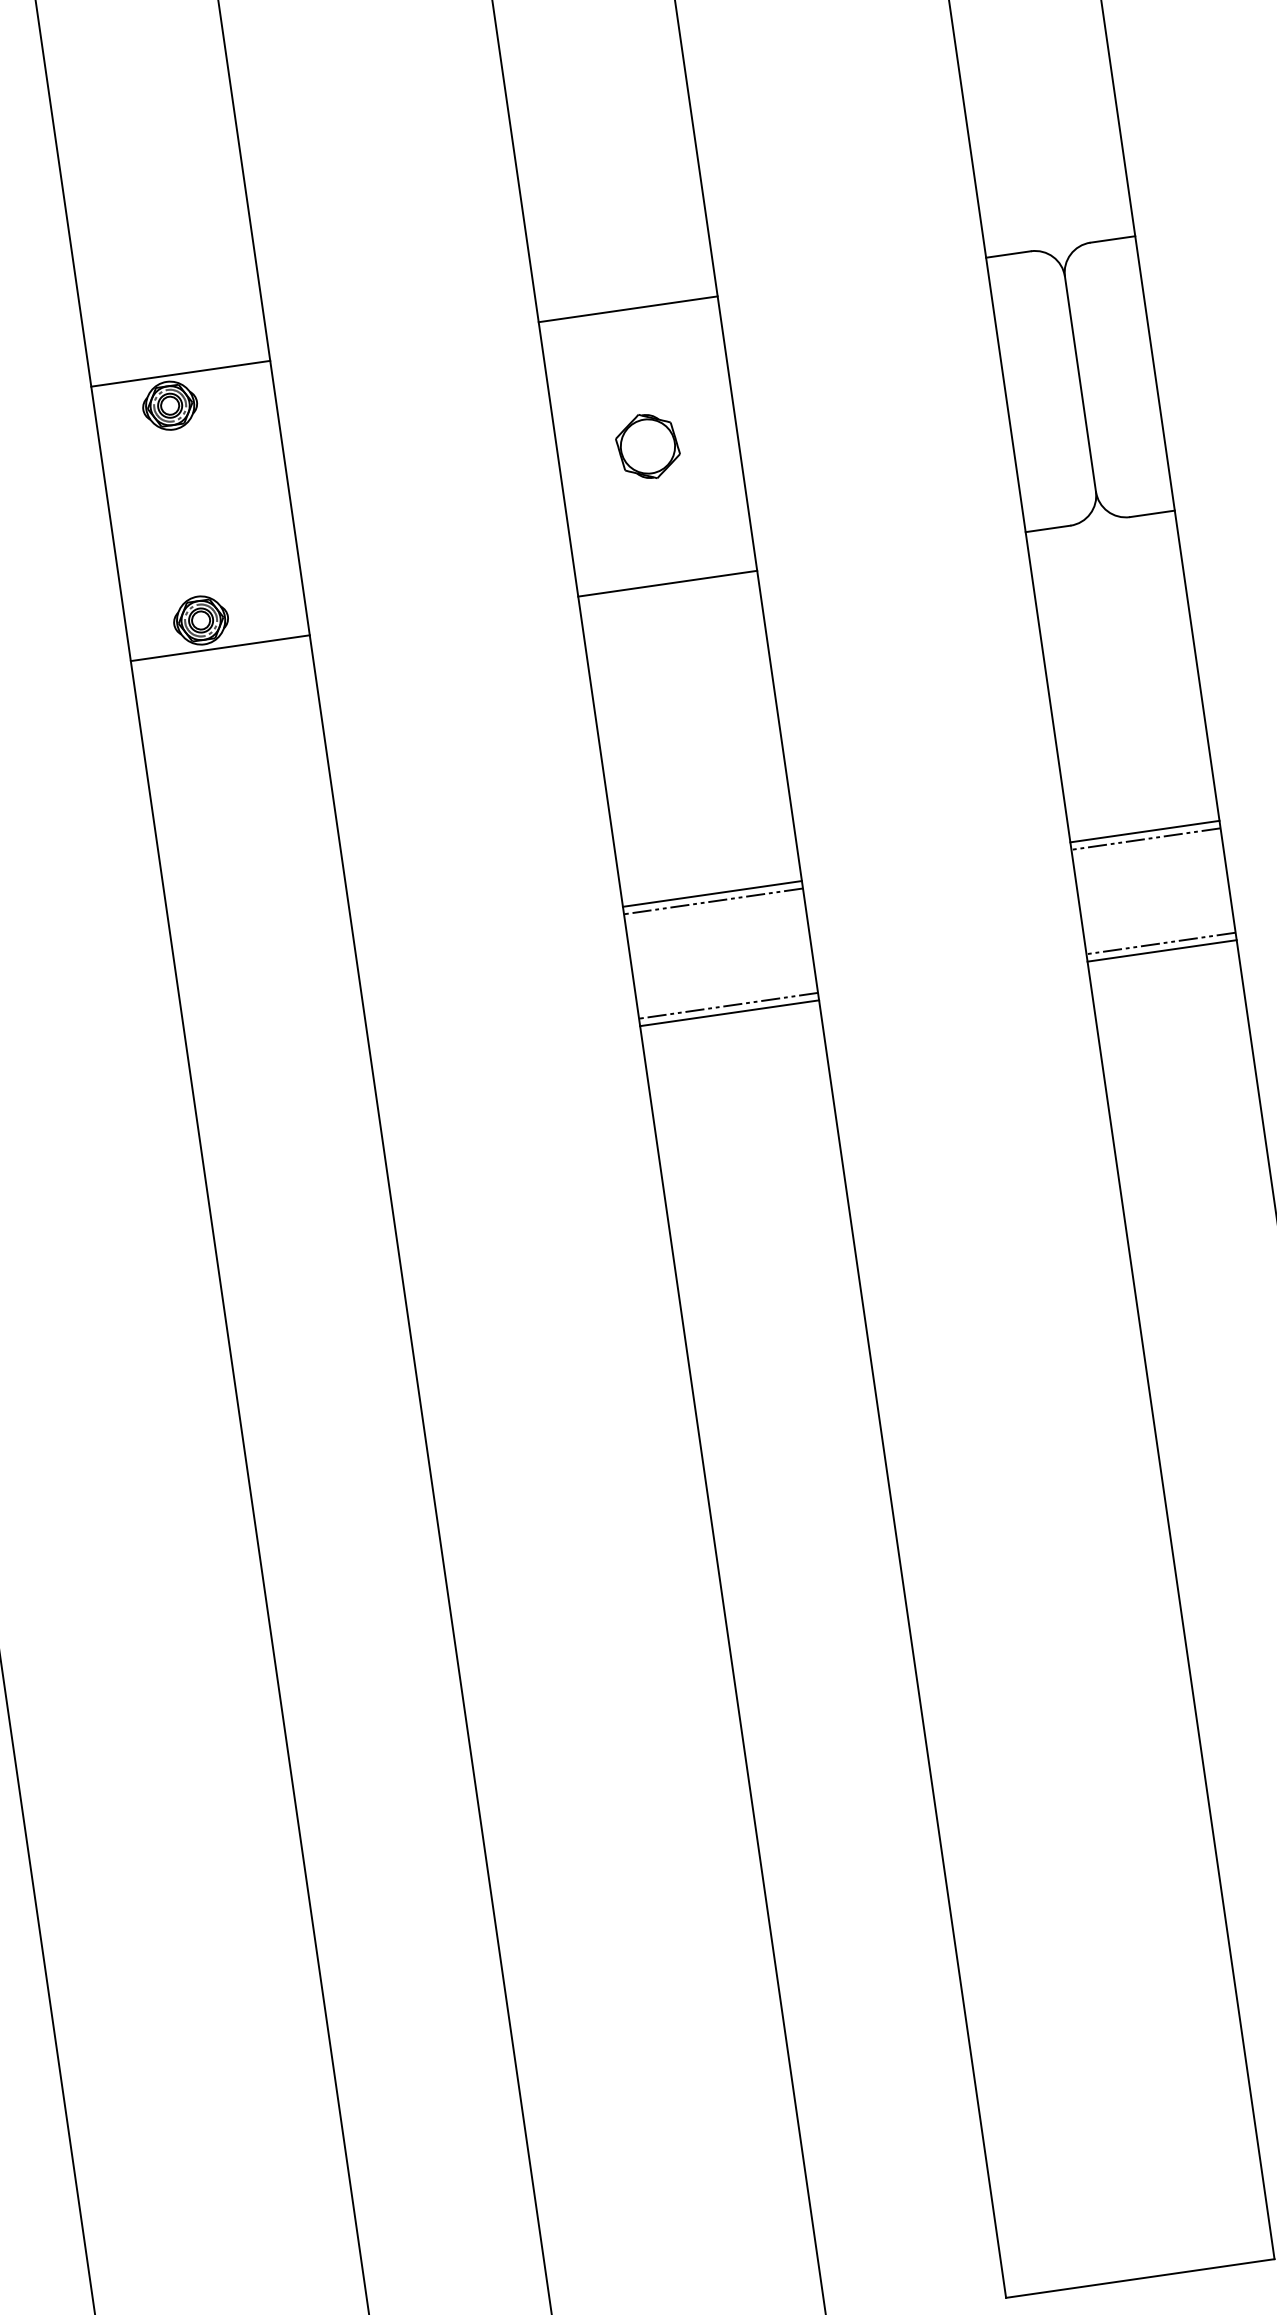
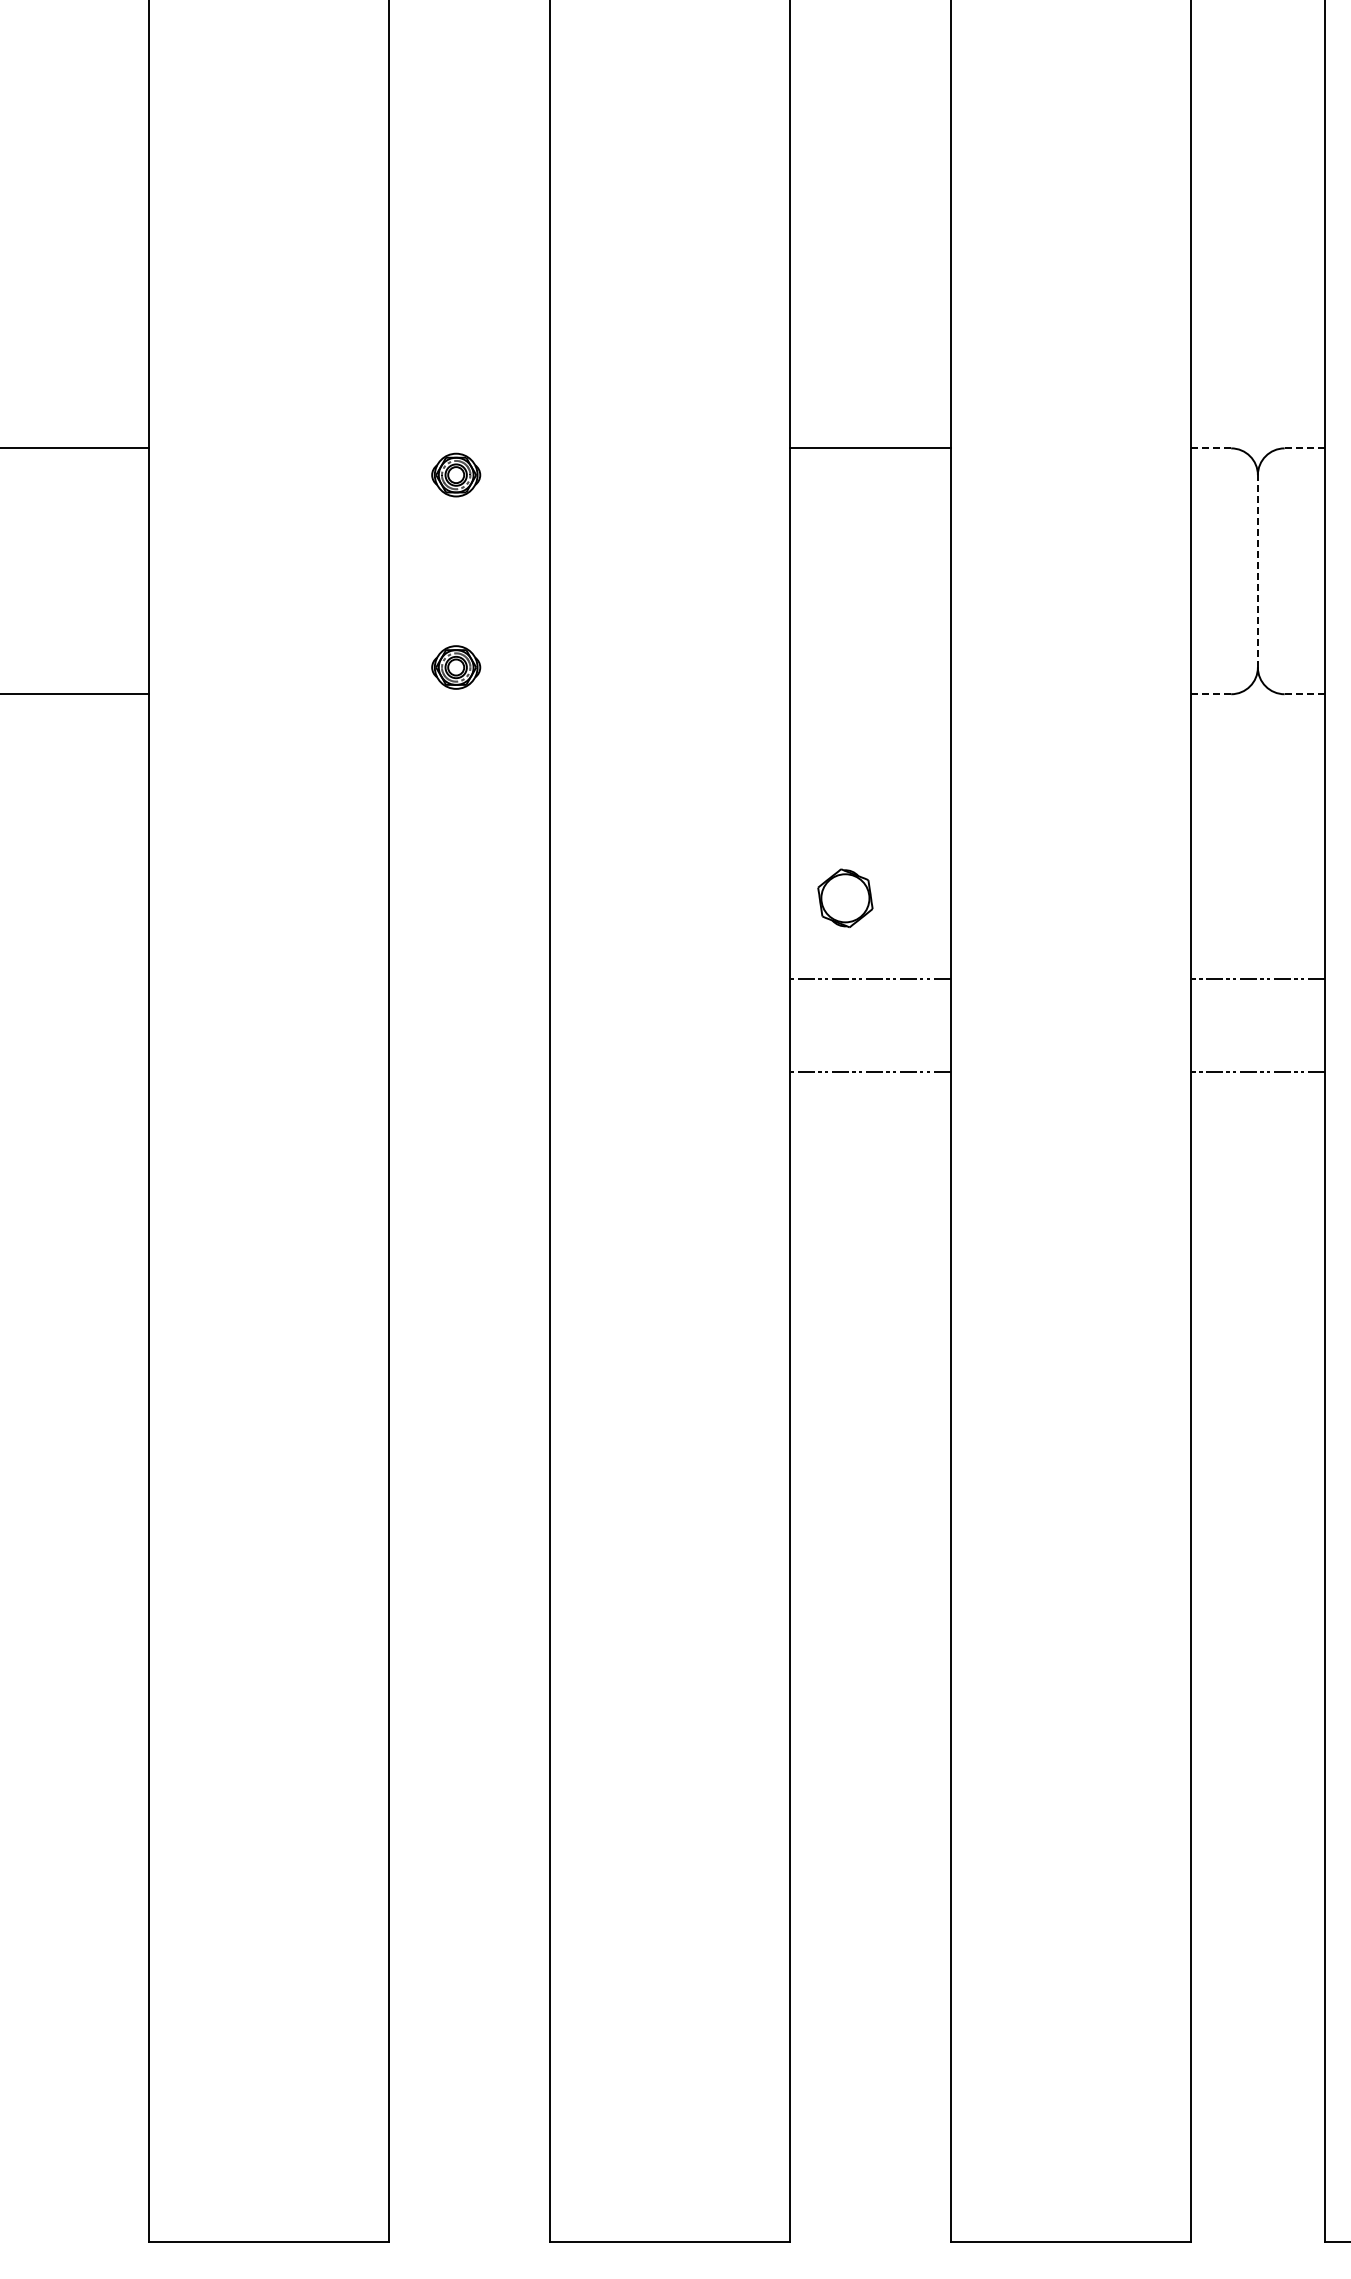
line: (1112, 239) -> (1304, 448), solid -> dashed
line: (1008, 254) -> (1211, 448), solid -> dashed
line: (180, 373) -> (469, 448), removed
line: (1079, 383) -> (1257, 570), solid -> dashed
part: (647, 445) -> (845, 897), moved
line: (1152, 514) -> (1304, 694), solid -> dashed
line: (1048, 529) -> (1211, 694), solid -> dashed
line: (667, 583) -> (870, 694), removed
line: (220, 648) -> (469, 694), removed
line: (1144, 832) -> (1257, 972), removed
line: (712, 894) -> (870, 972), removed
line: (1161, 951) -> (1257, 1079), removed
line: (729, 1013) -> (870, 1079), removed

